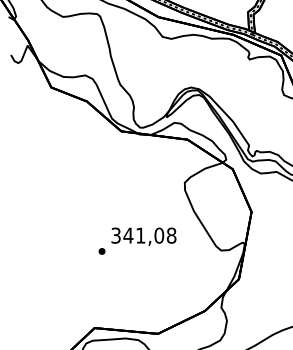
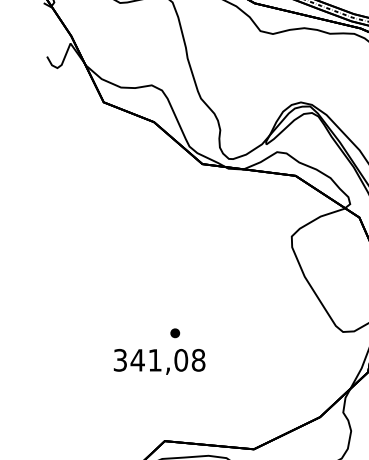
text: (143, 236) -> (158, 361), moved

